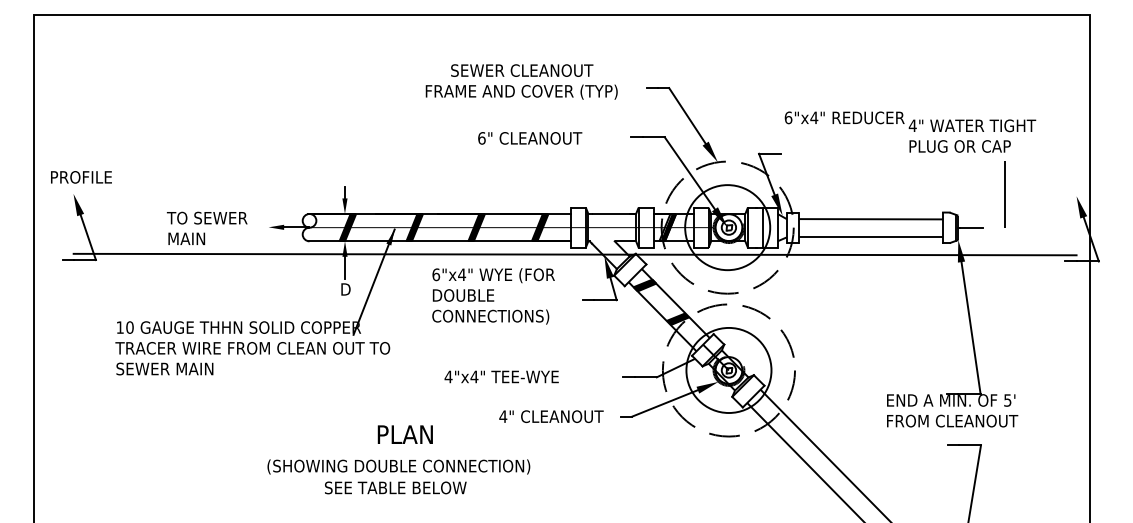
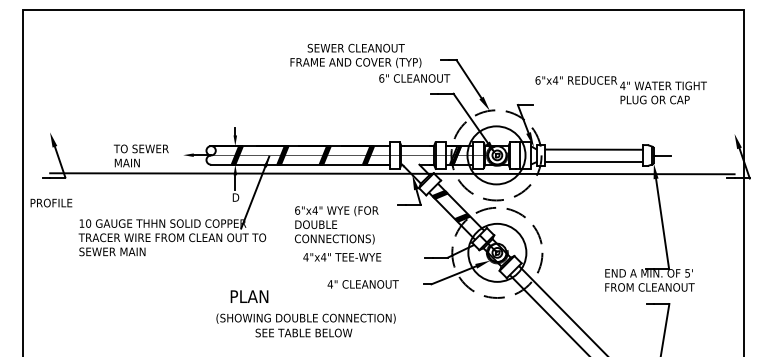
text: (529, 138) -> (414, 78), moved
text: (81, 176) -> (51, 202), moved
line: (1004, 194) -> (685, 132), removed
text: (493, 296) -> (336, 225), moved
text: (550, 416) -> (362, 284), moved
text: (405, 434) -> (249, 296), moved
text: (397, 476) -> (305, 325), moved

